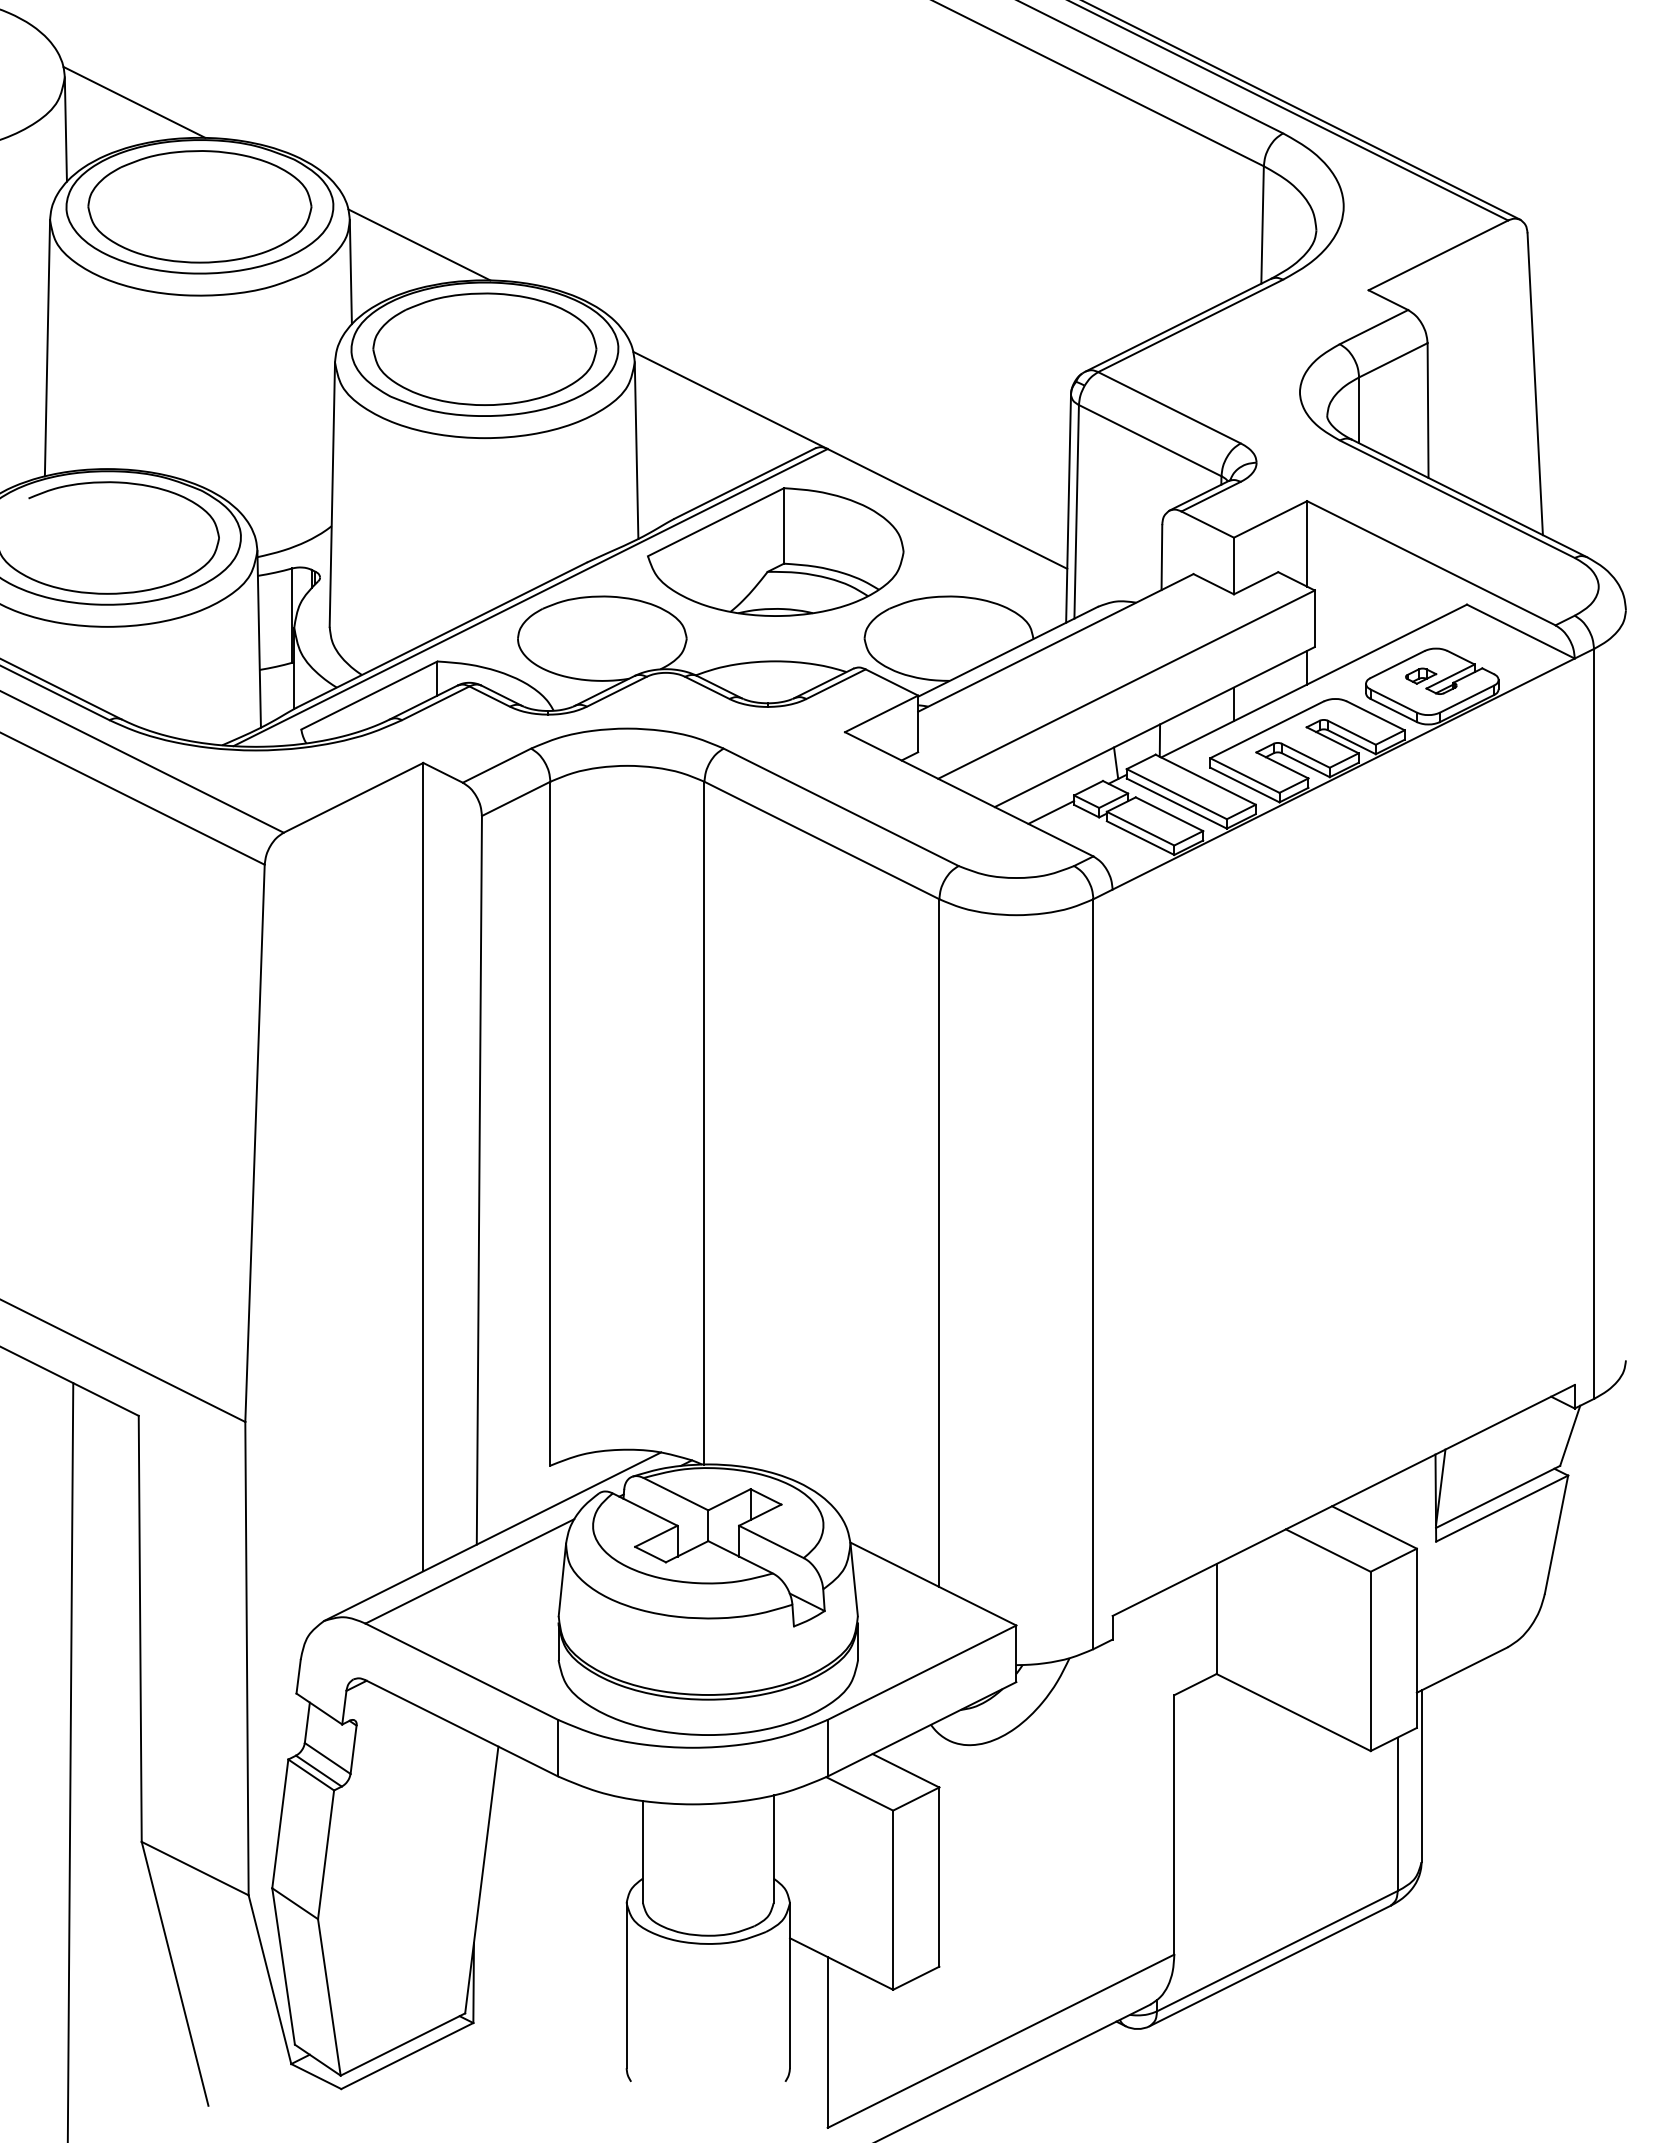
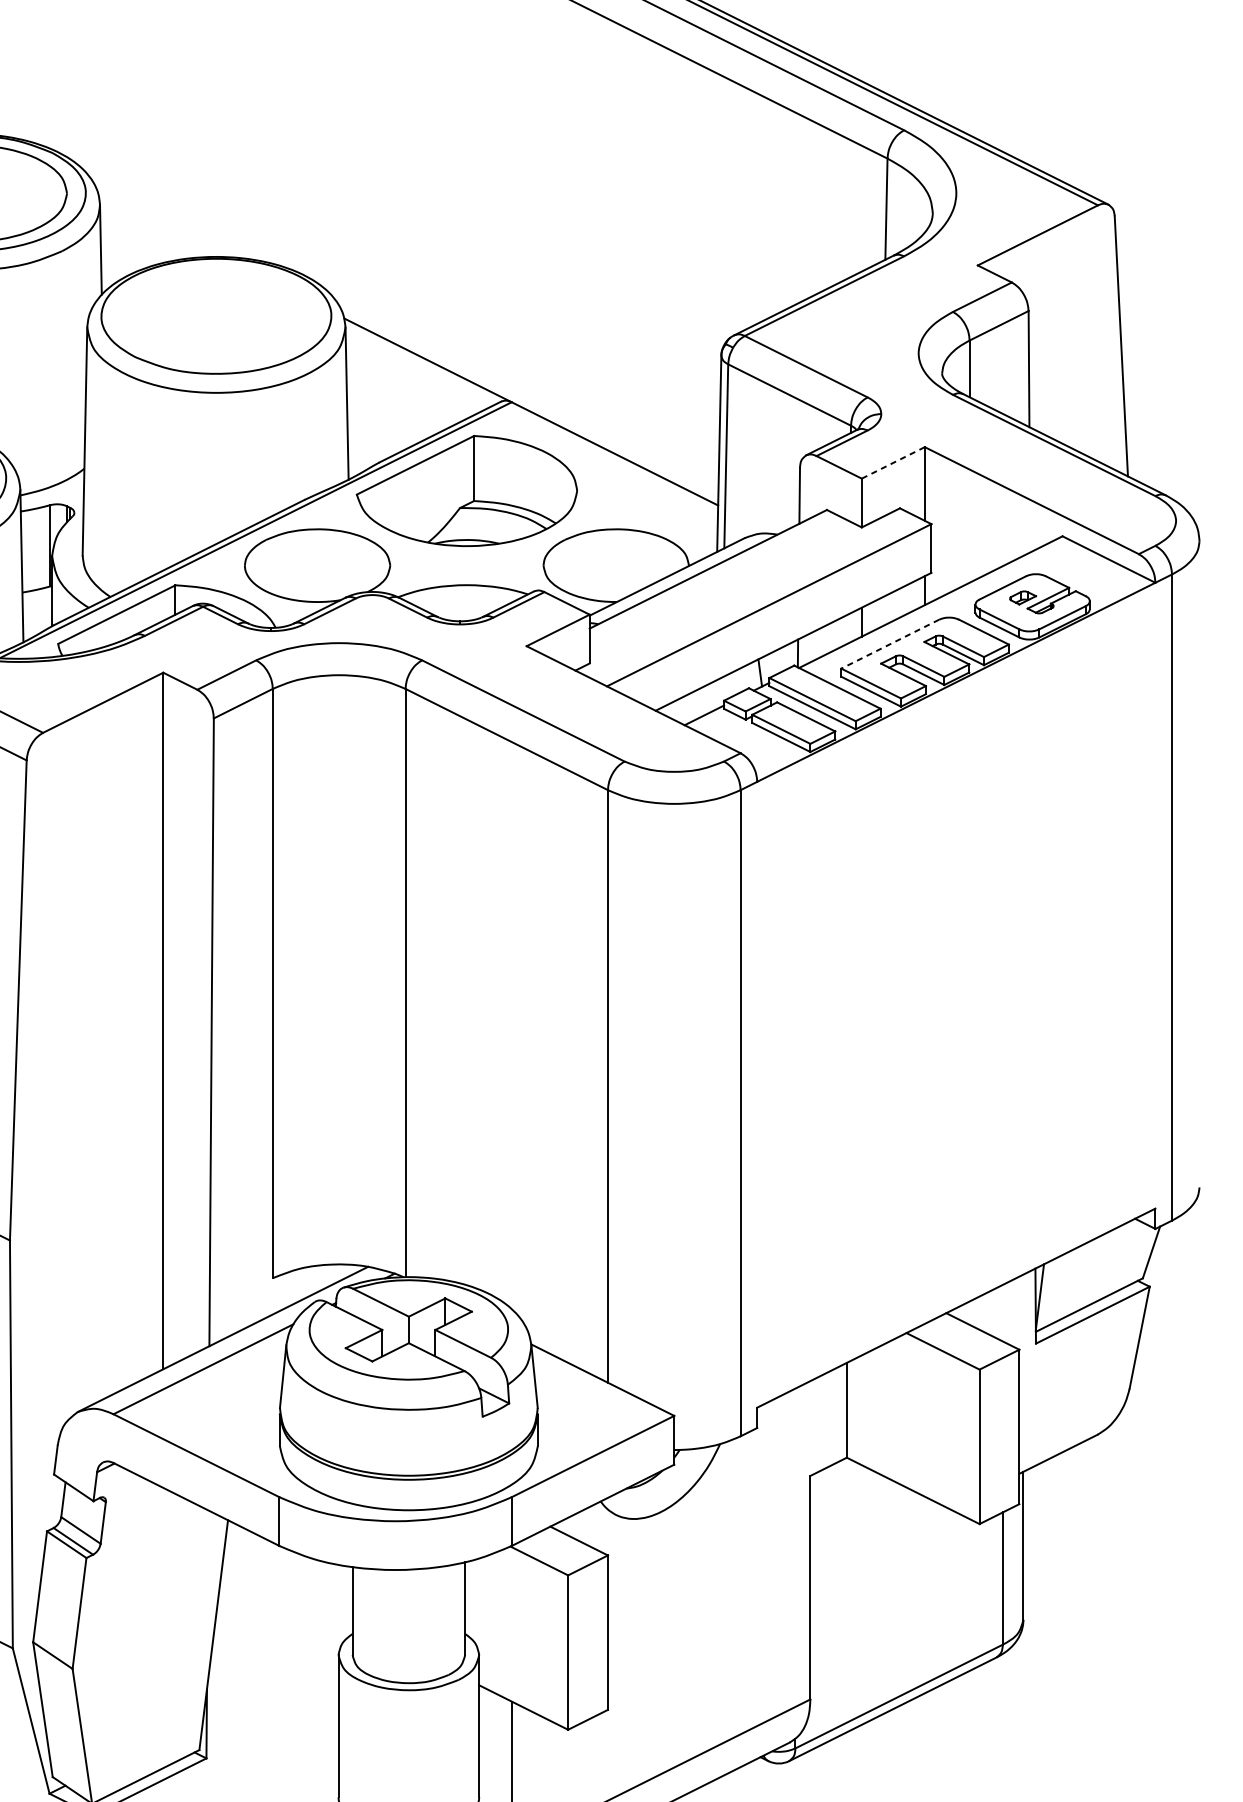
line: (419, 244) -> (160, 226), removed
part: (484, 348) -> (216, 315), removed
line: (1270, 519) -> (893, 462), solid -> dashed
line: (1266, 730) -> (889, 644), solid -> dashed

